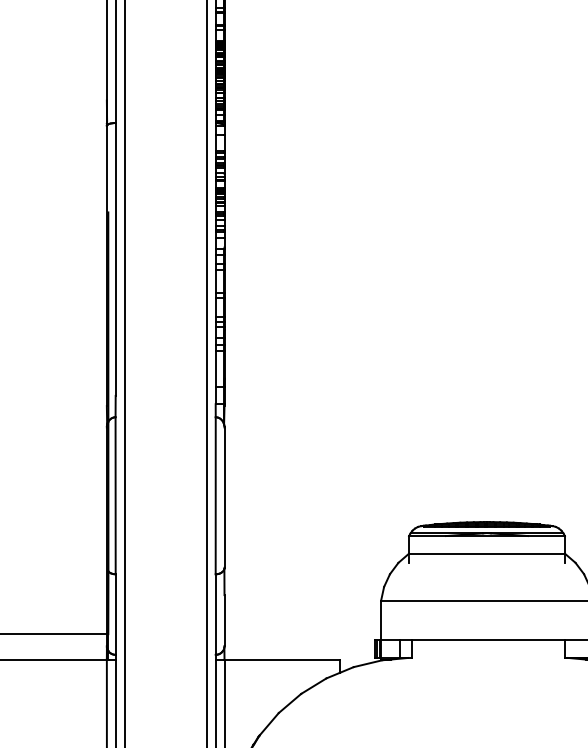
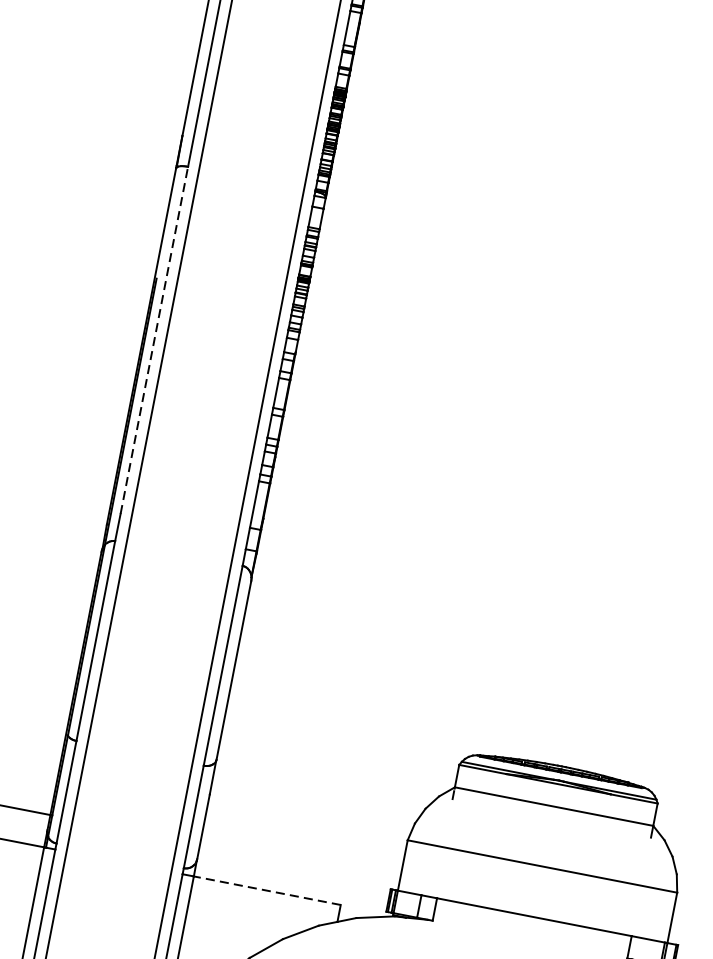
line: (115, 259) -> (154, 340), solid -> dashed
line: (282, 659) -> (267, 890), solid -> dashed

